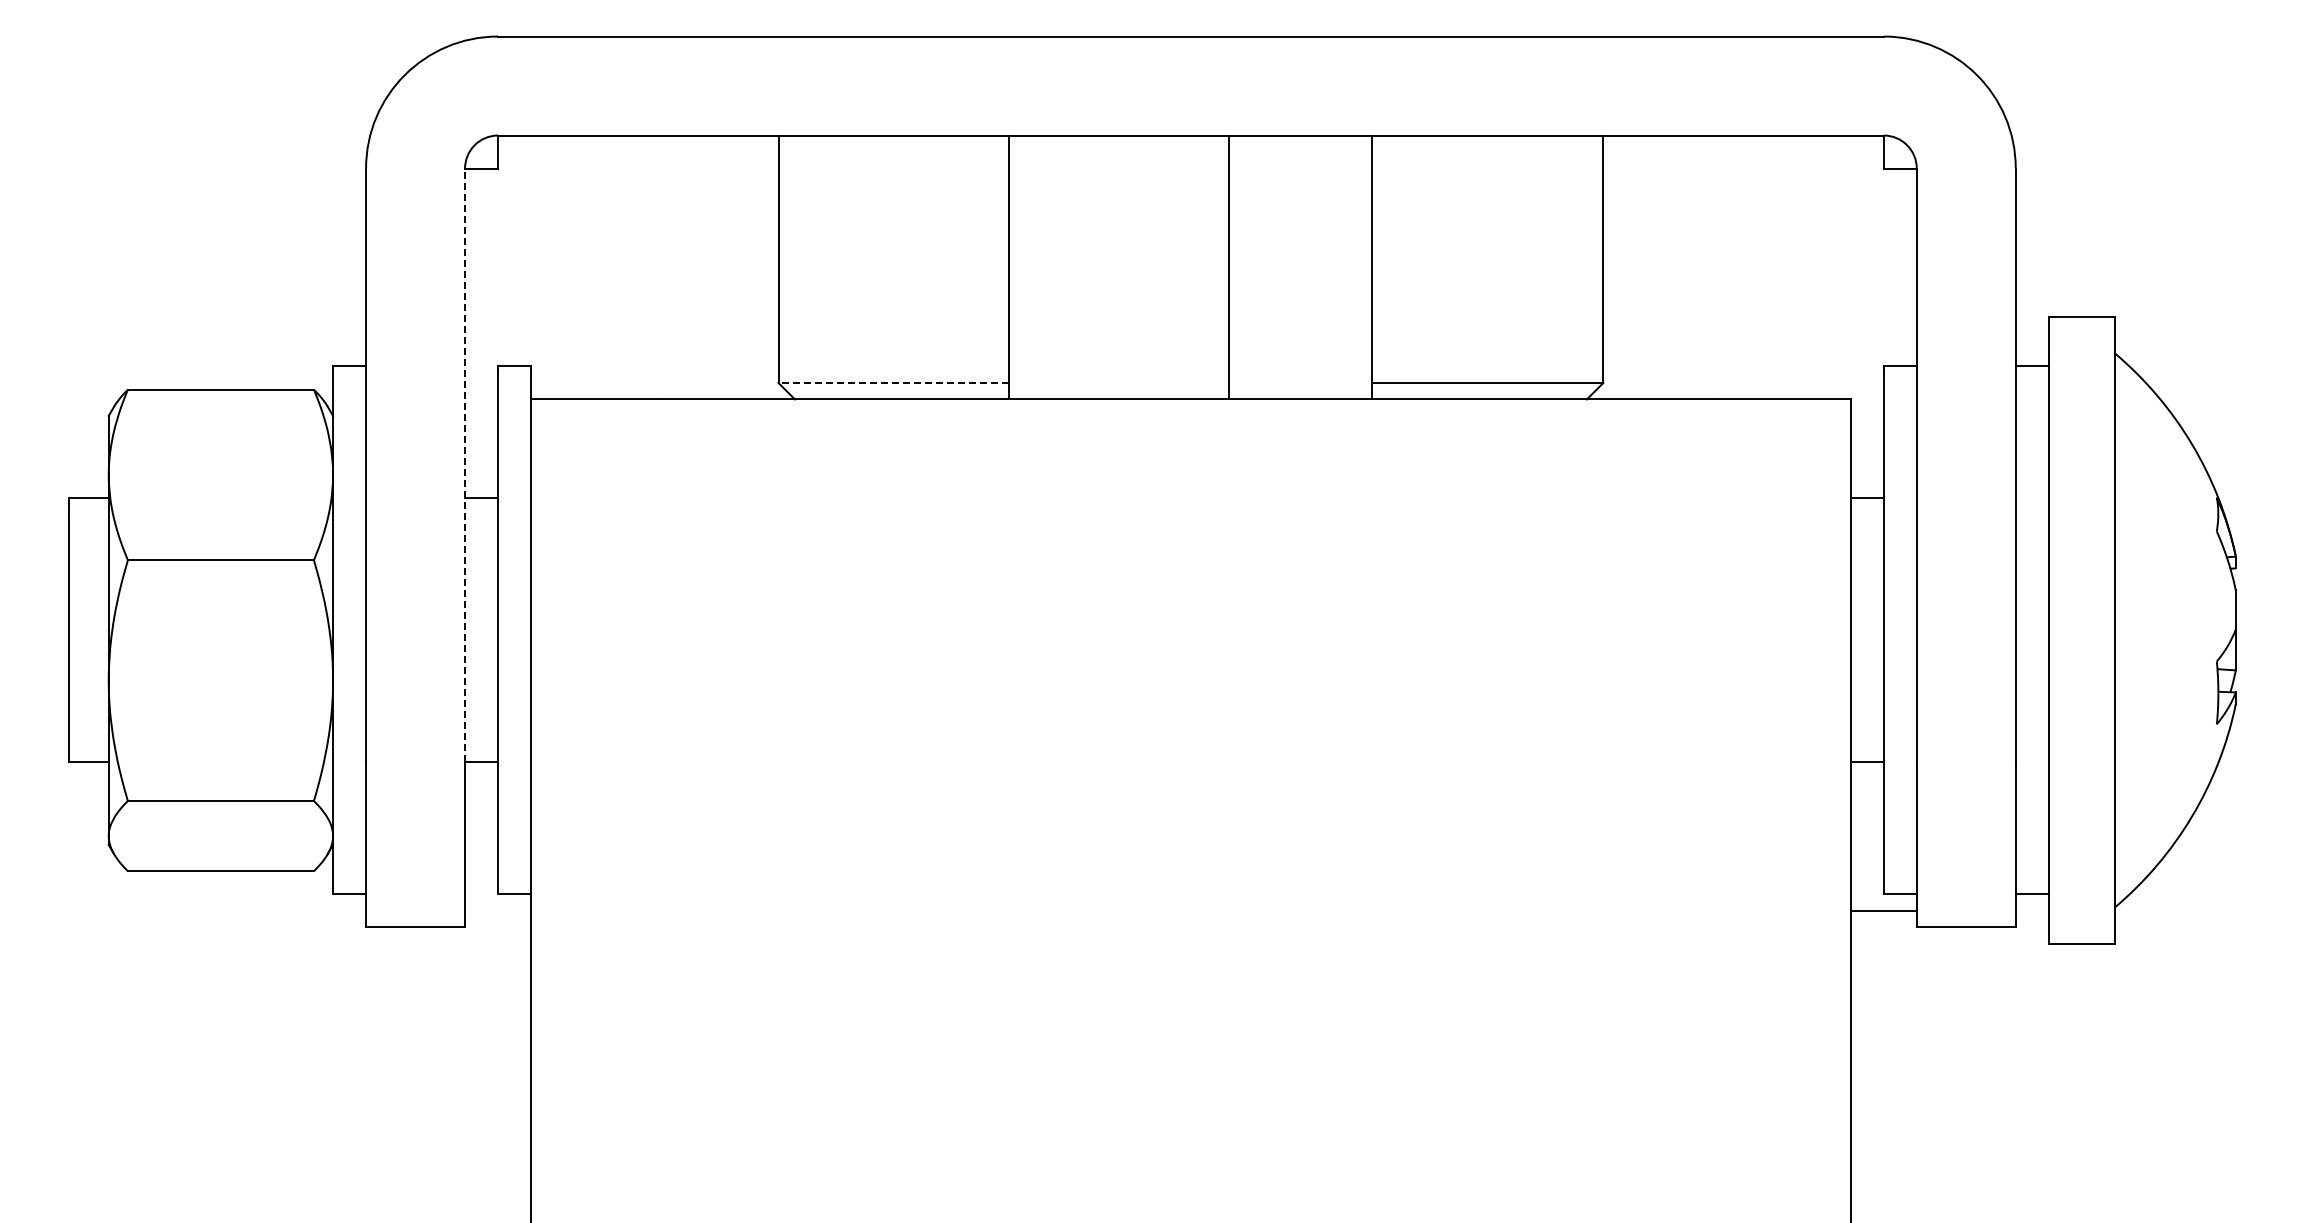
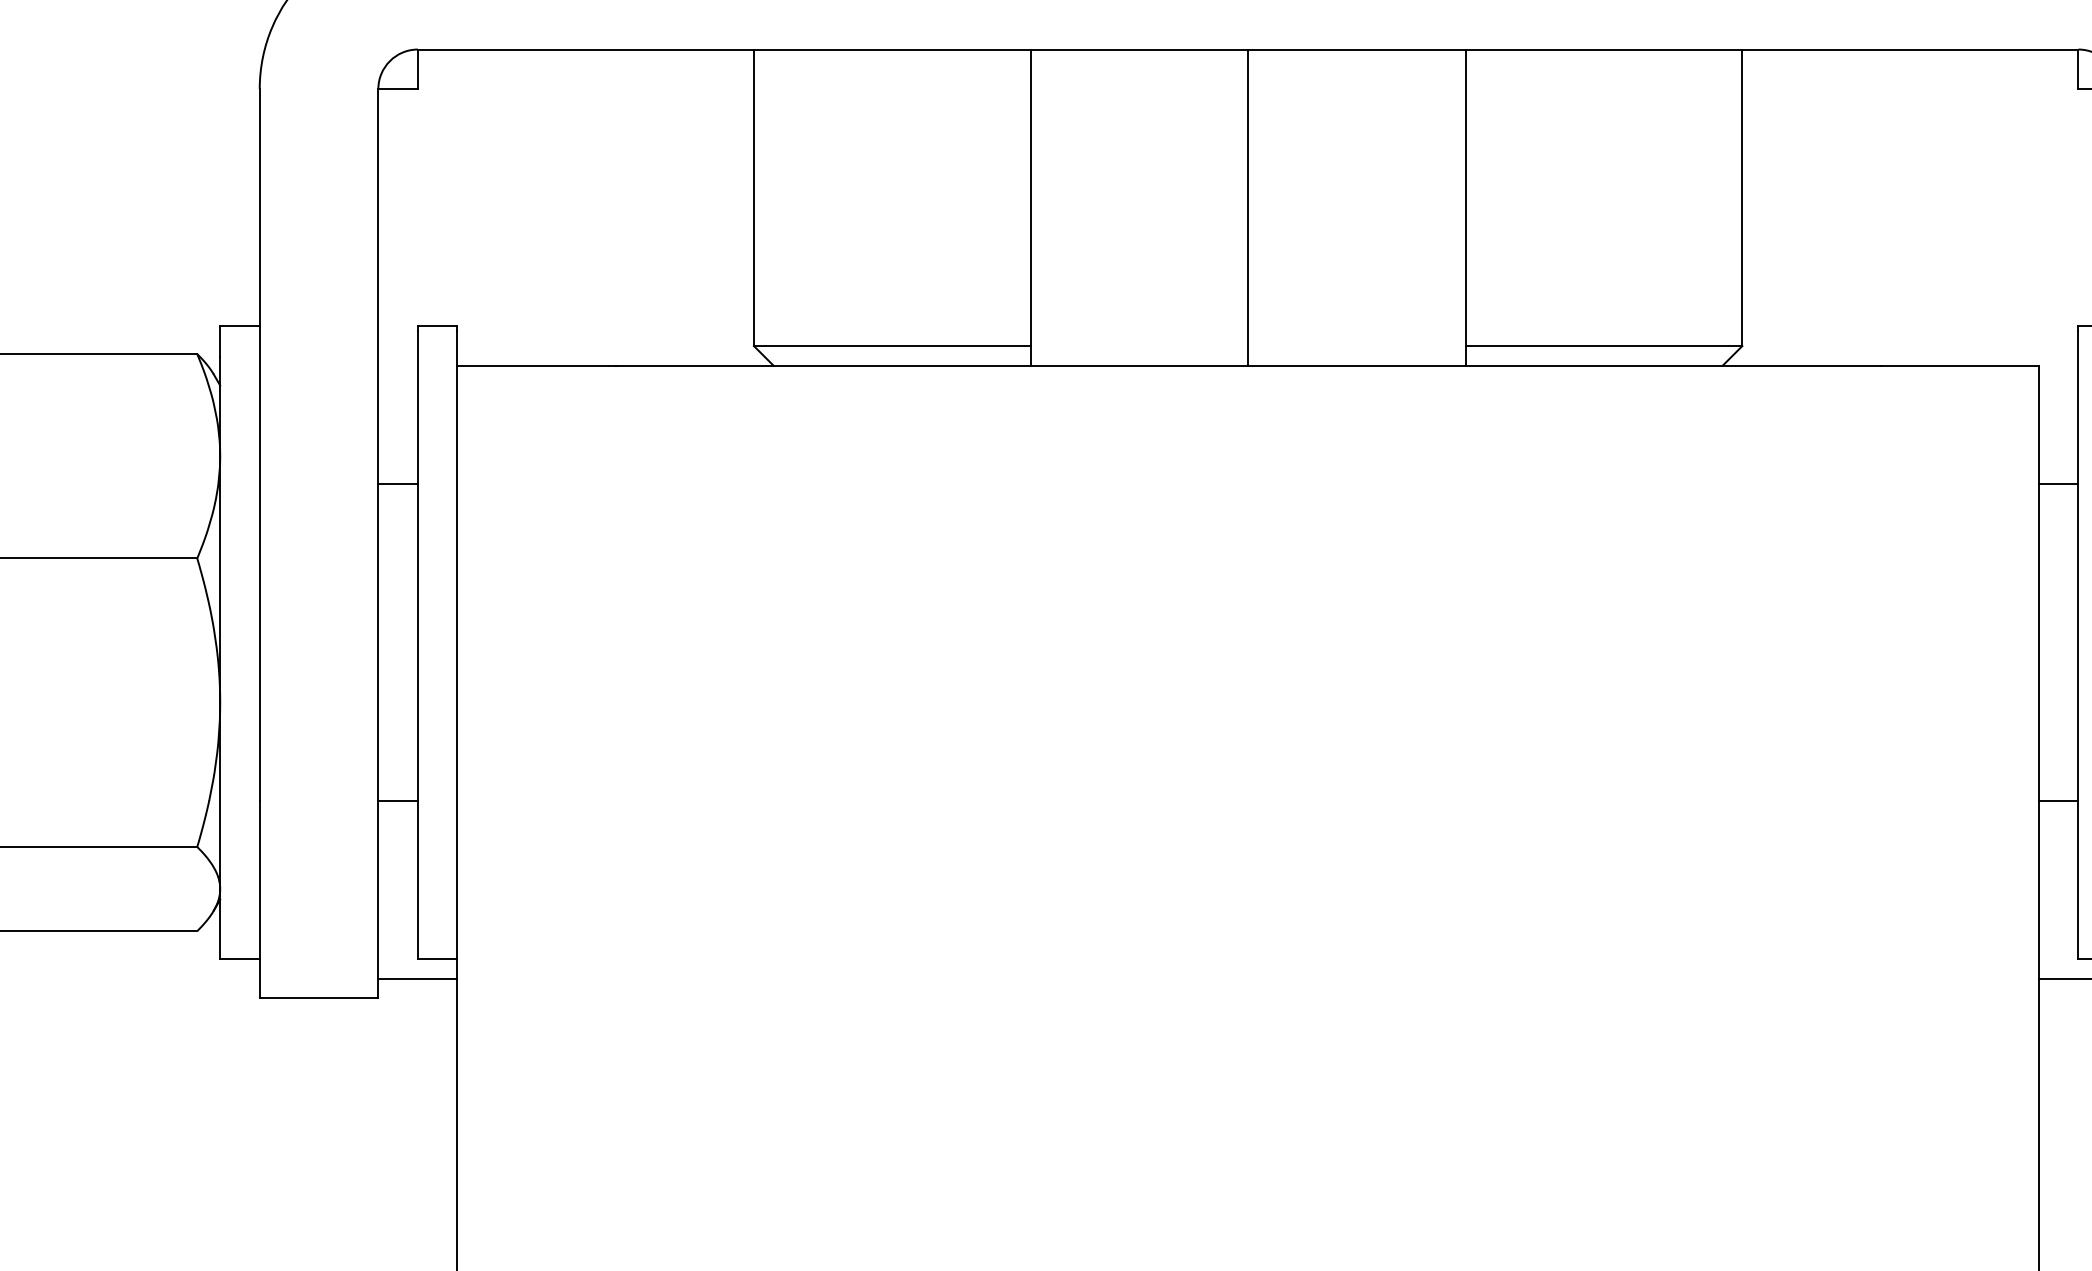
line: (1228, 267) -> (1247, 207), moved
line: (893, 382) -> (891, 345), dashed -> solid
line: (465, 465) -> (378, 444), dashed -> solid
line: (498, 910) -> (418, 978), added

